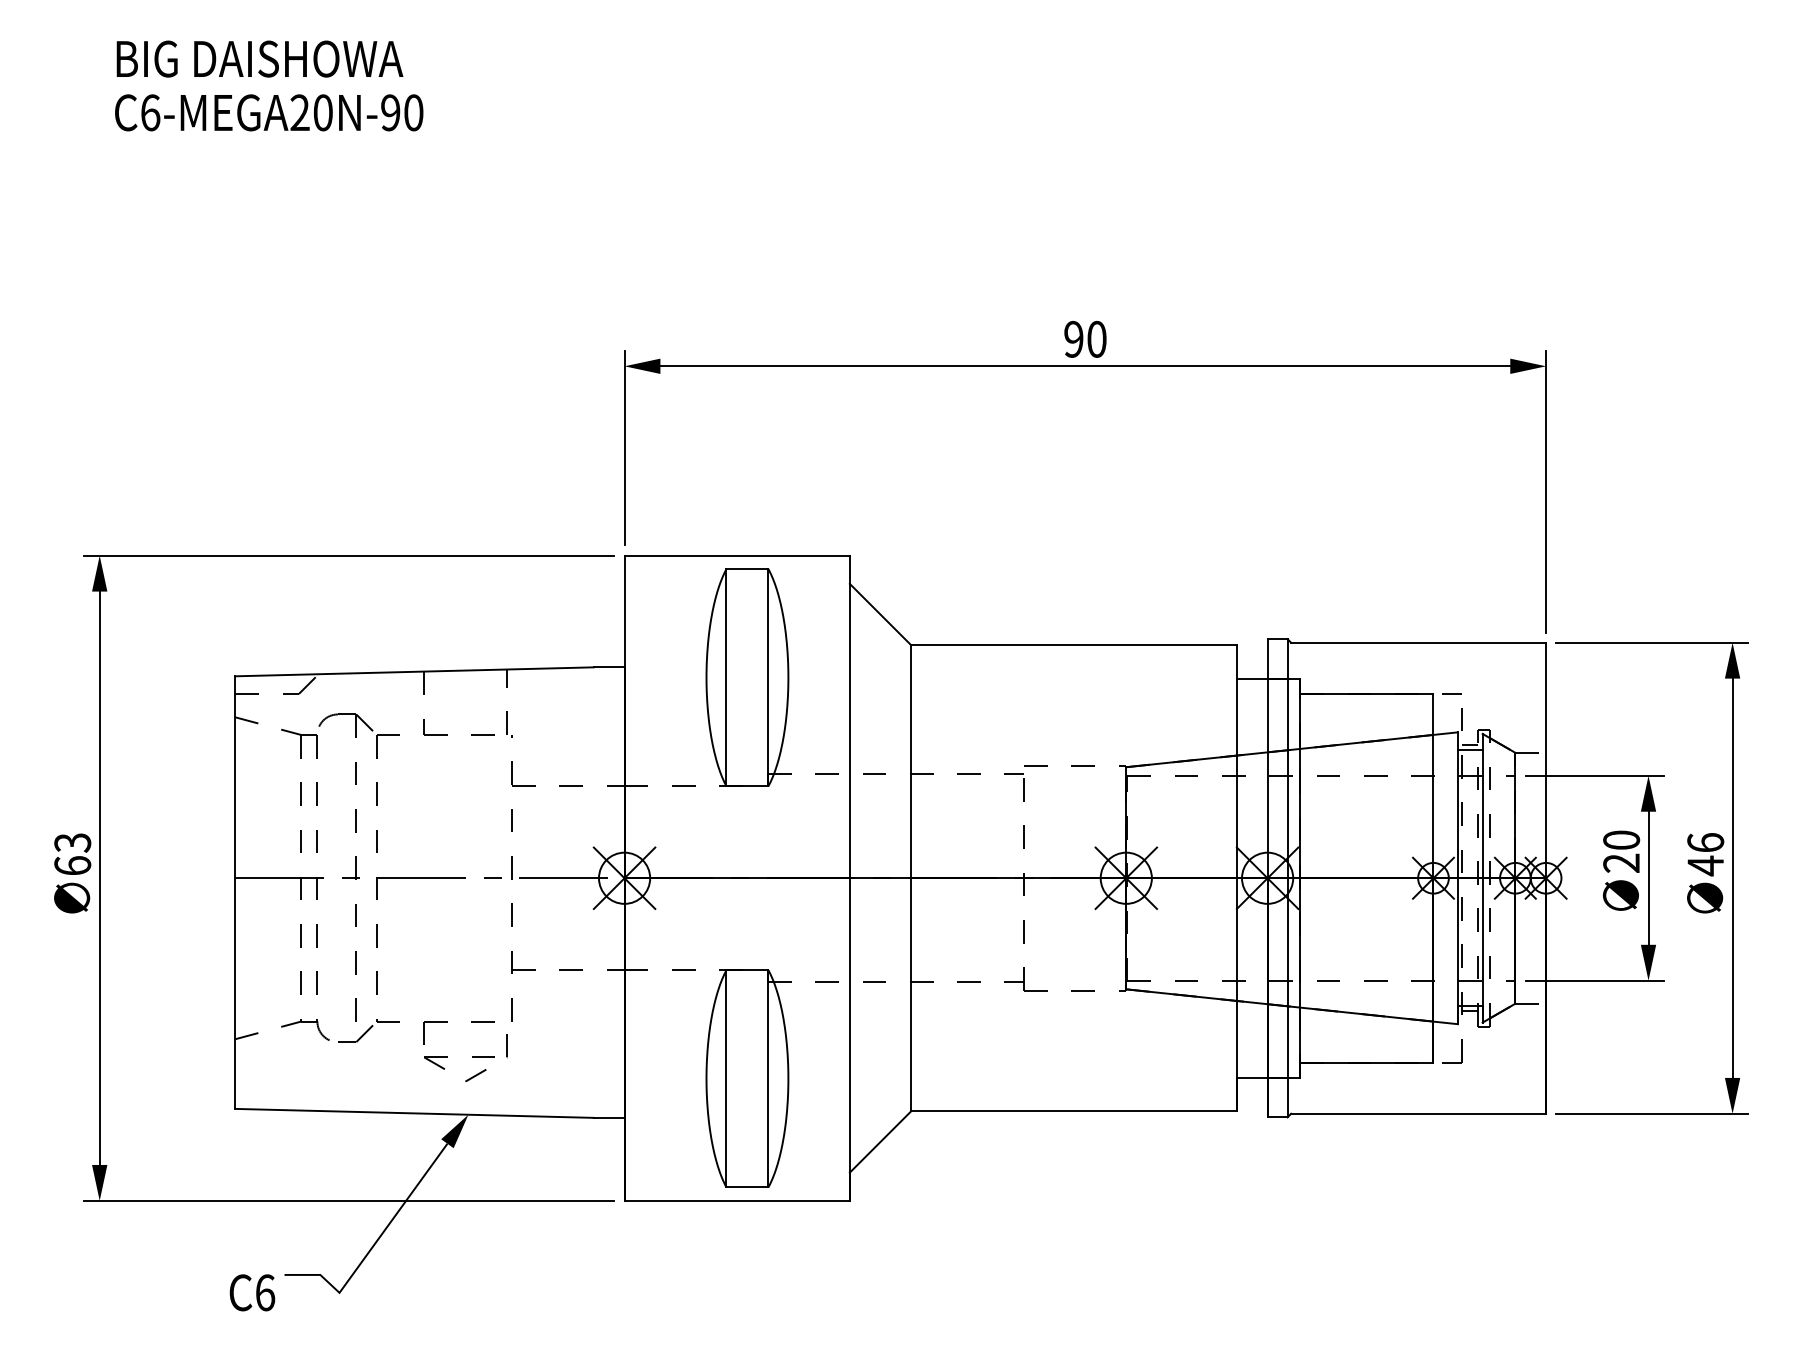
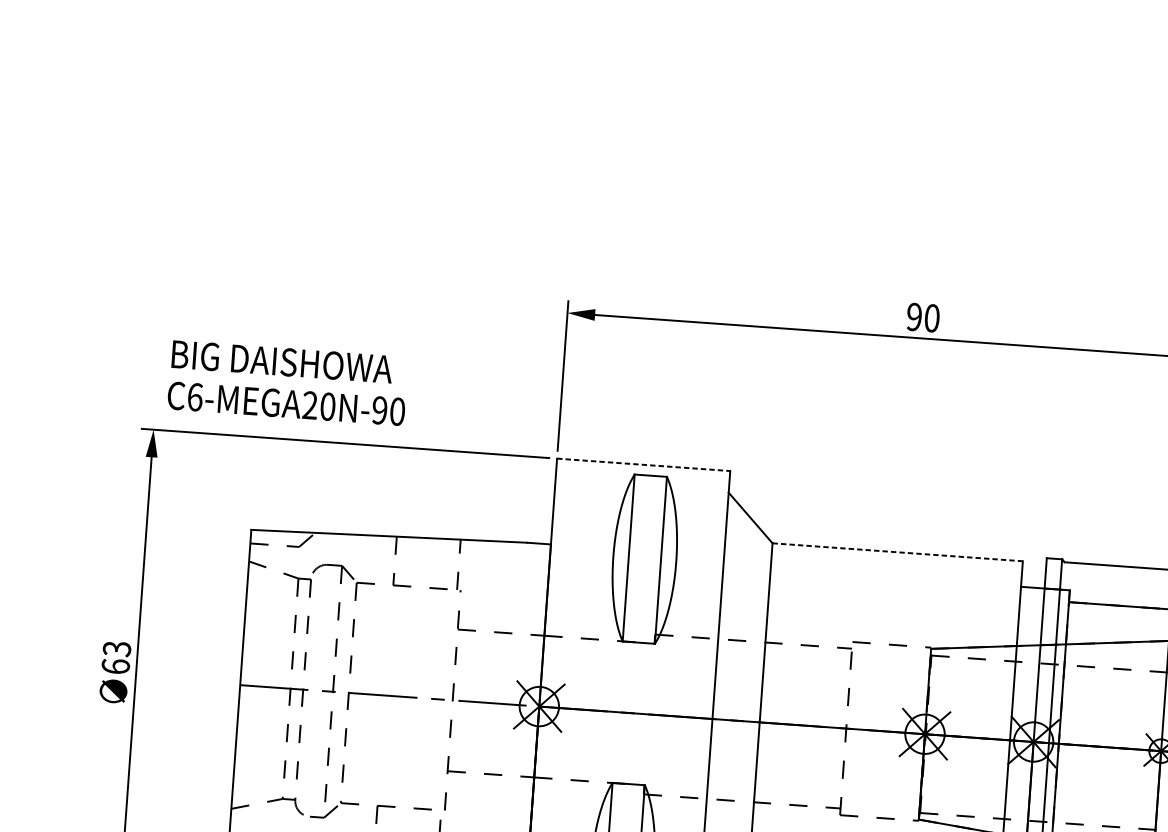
text: (269, 85) -> (288, 382), moved
line: (737, 555) -> (643, 464), solid -> dashed
line: (1074, 645) -> (898, 552), solid -> dashed

